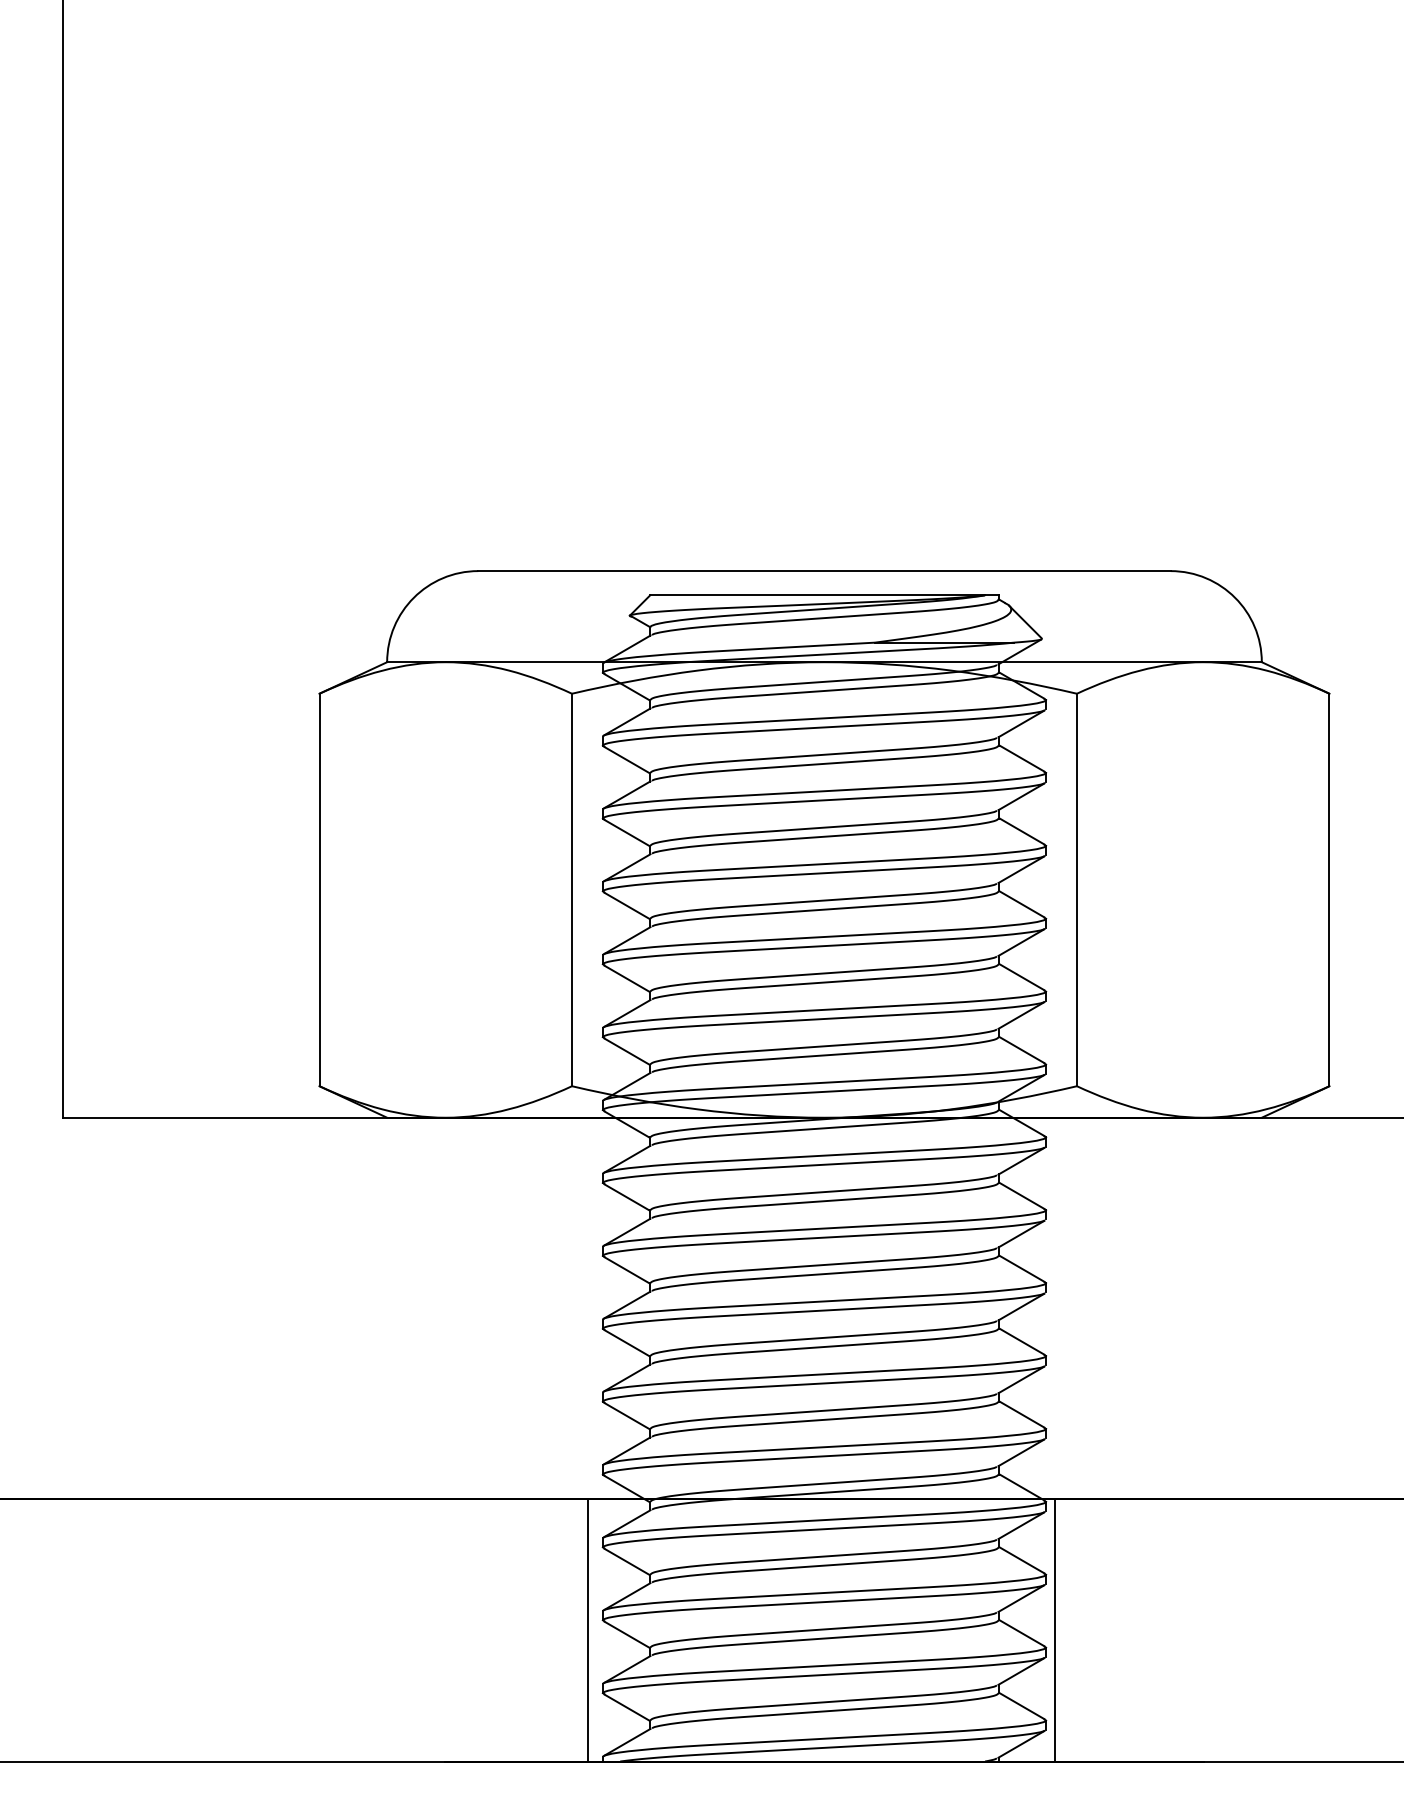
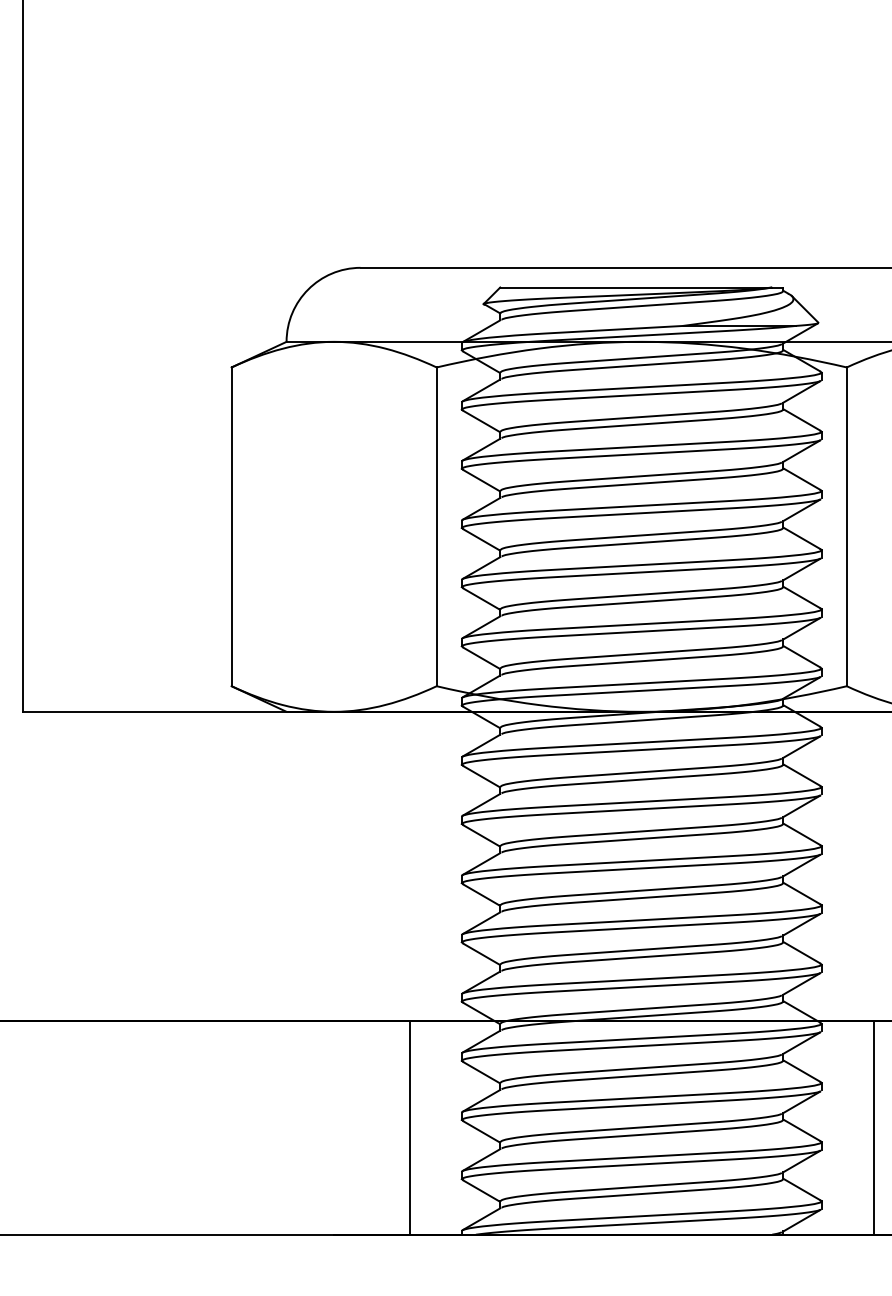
line: (587, 1629) -> (409, 1127), moved
line: (1055, 1629) -> (874, 1127), moved

